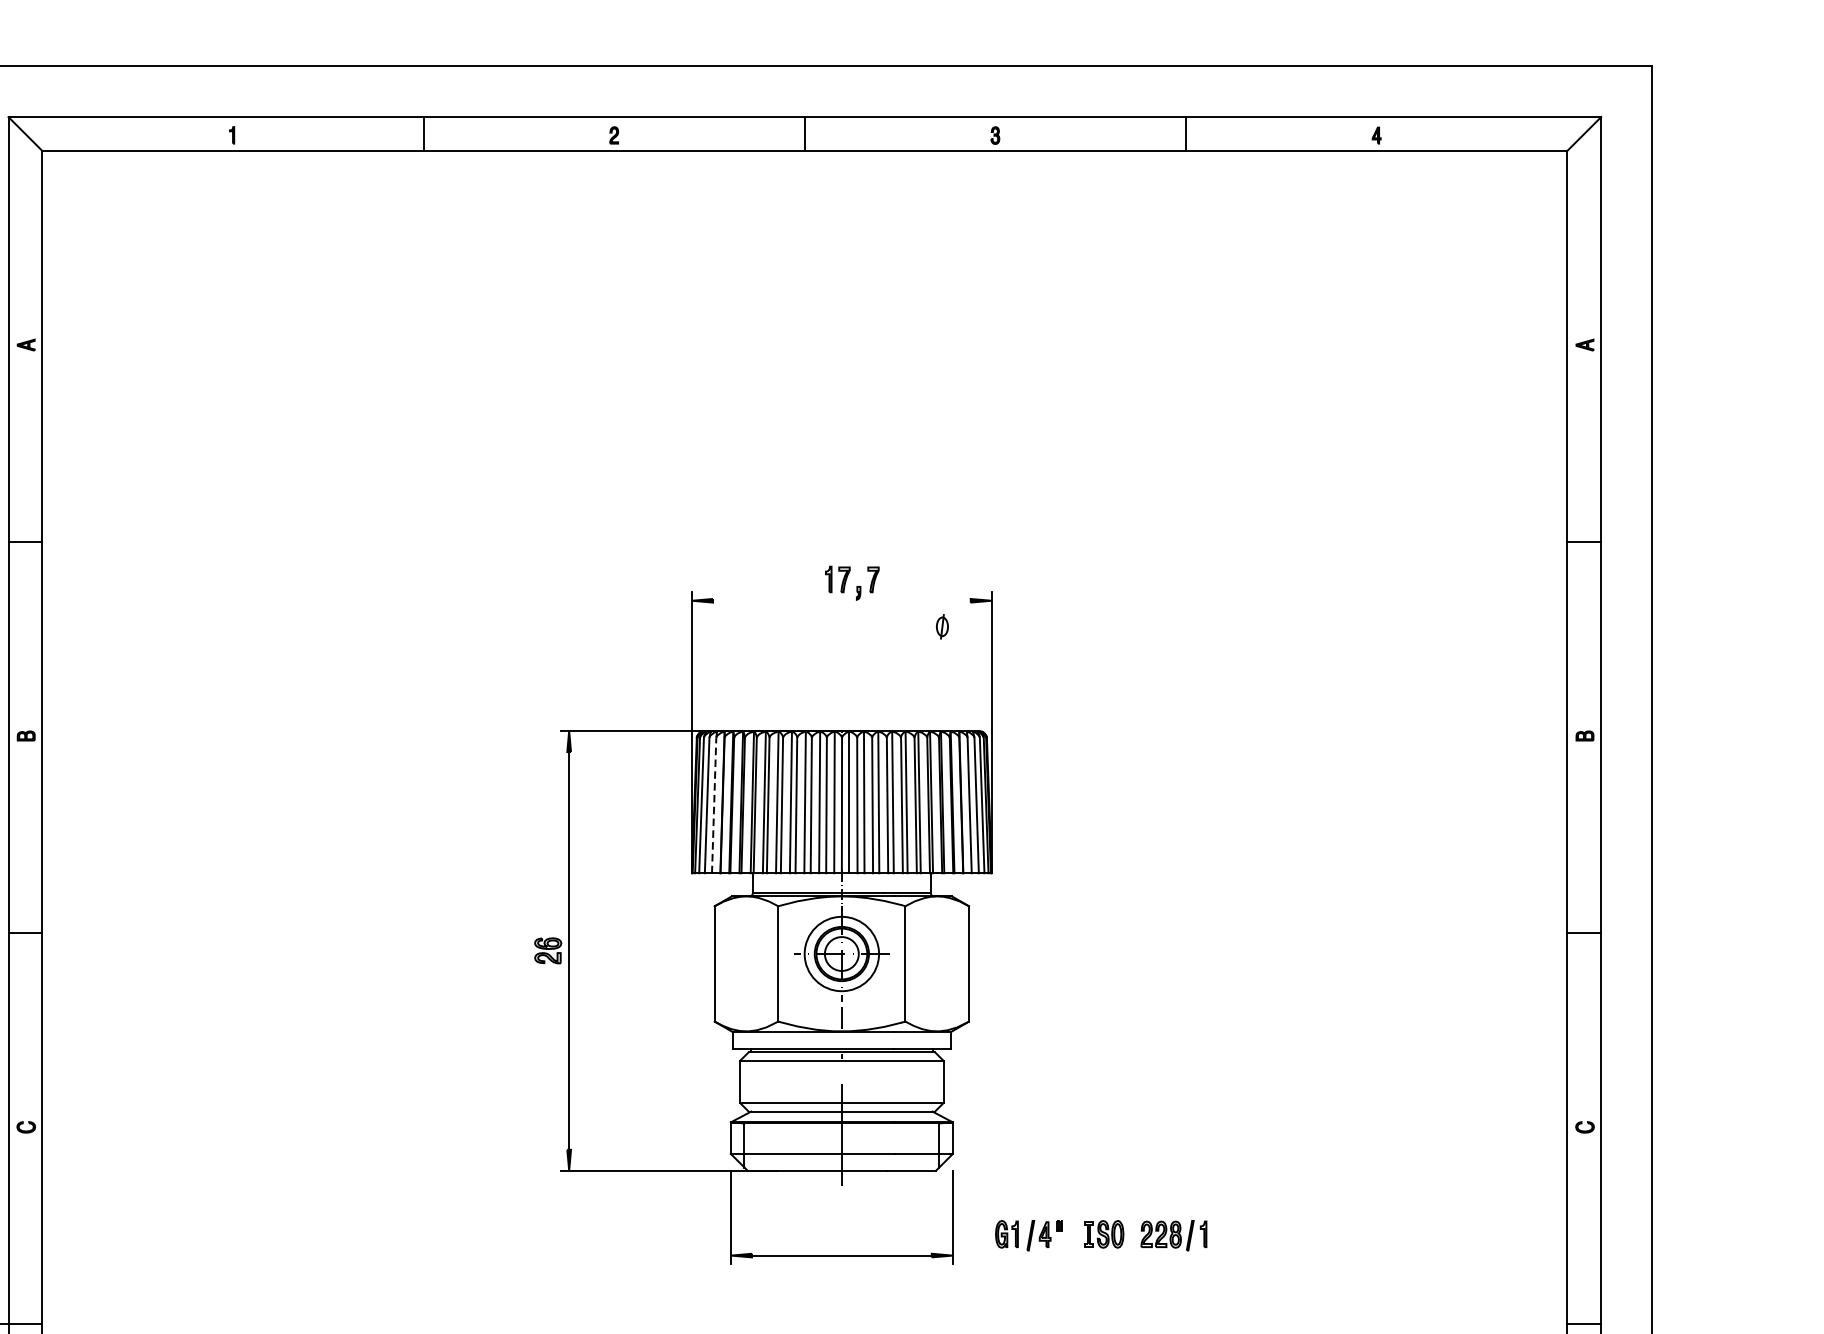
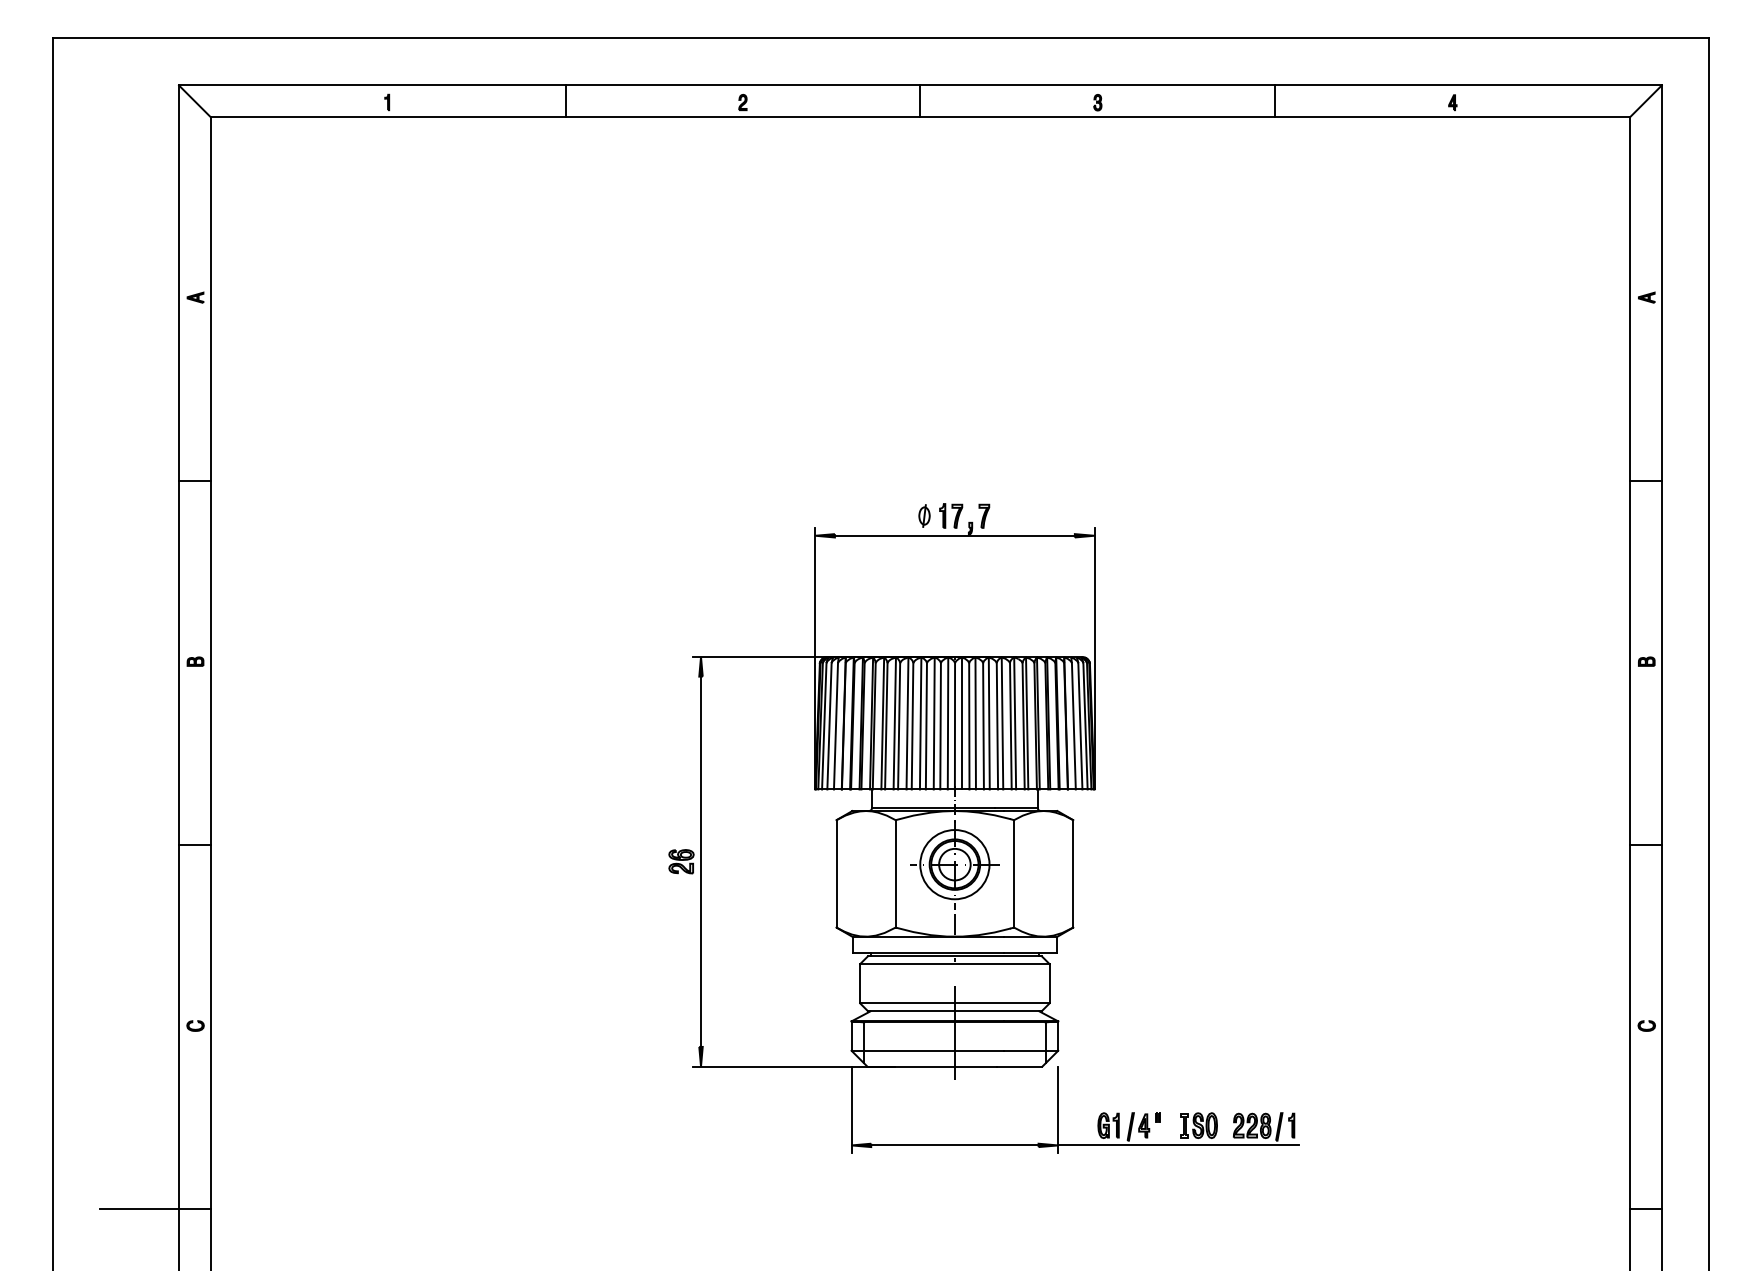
line: (841, 600) -> (954, 535), added
part: (942, 626) -> (924, 515), moved
line: (714, 804) -> (836, 725), dashed -> solid
line: (1082, 1255) -> (1178, 1145), added

